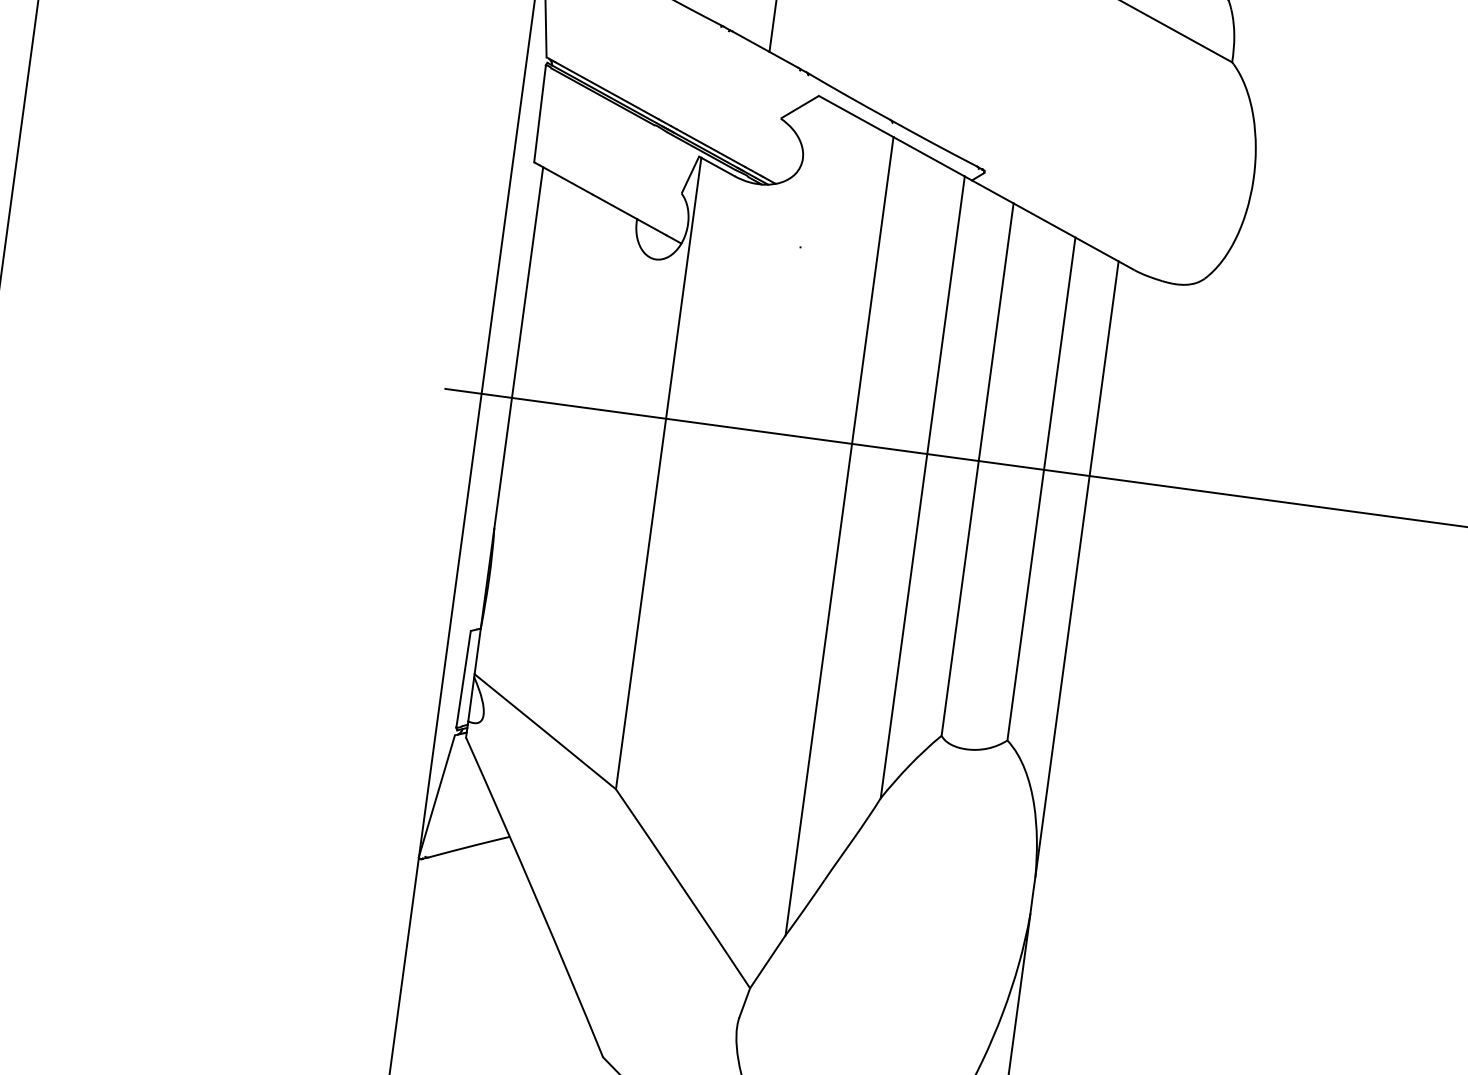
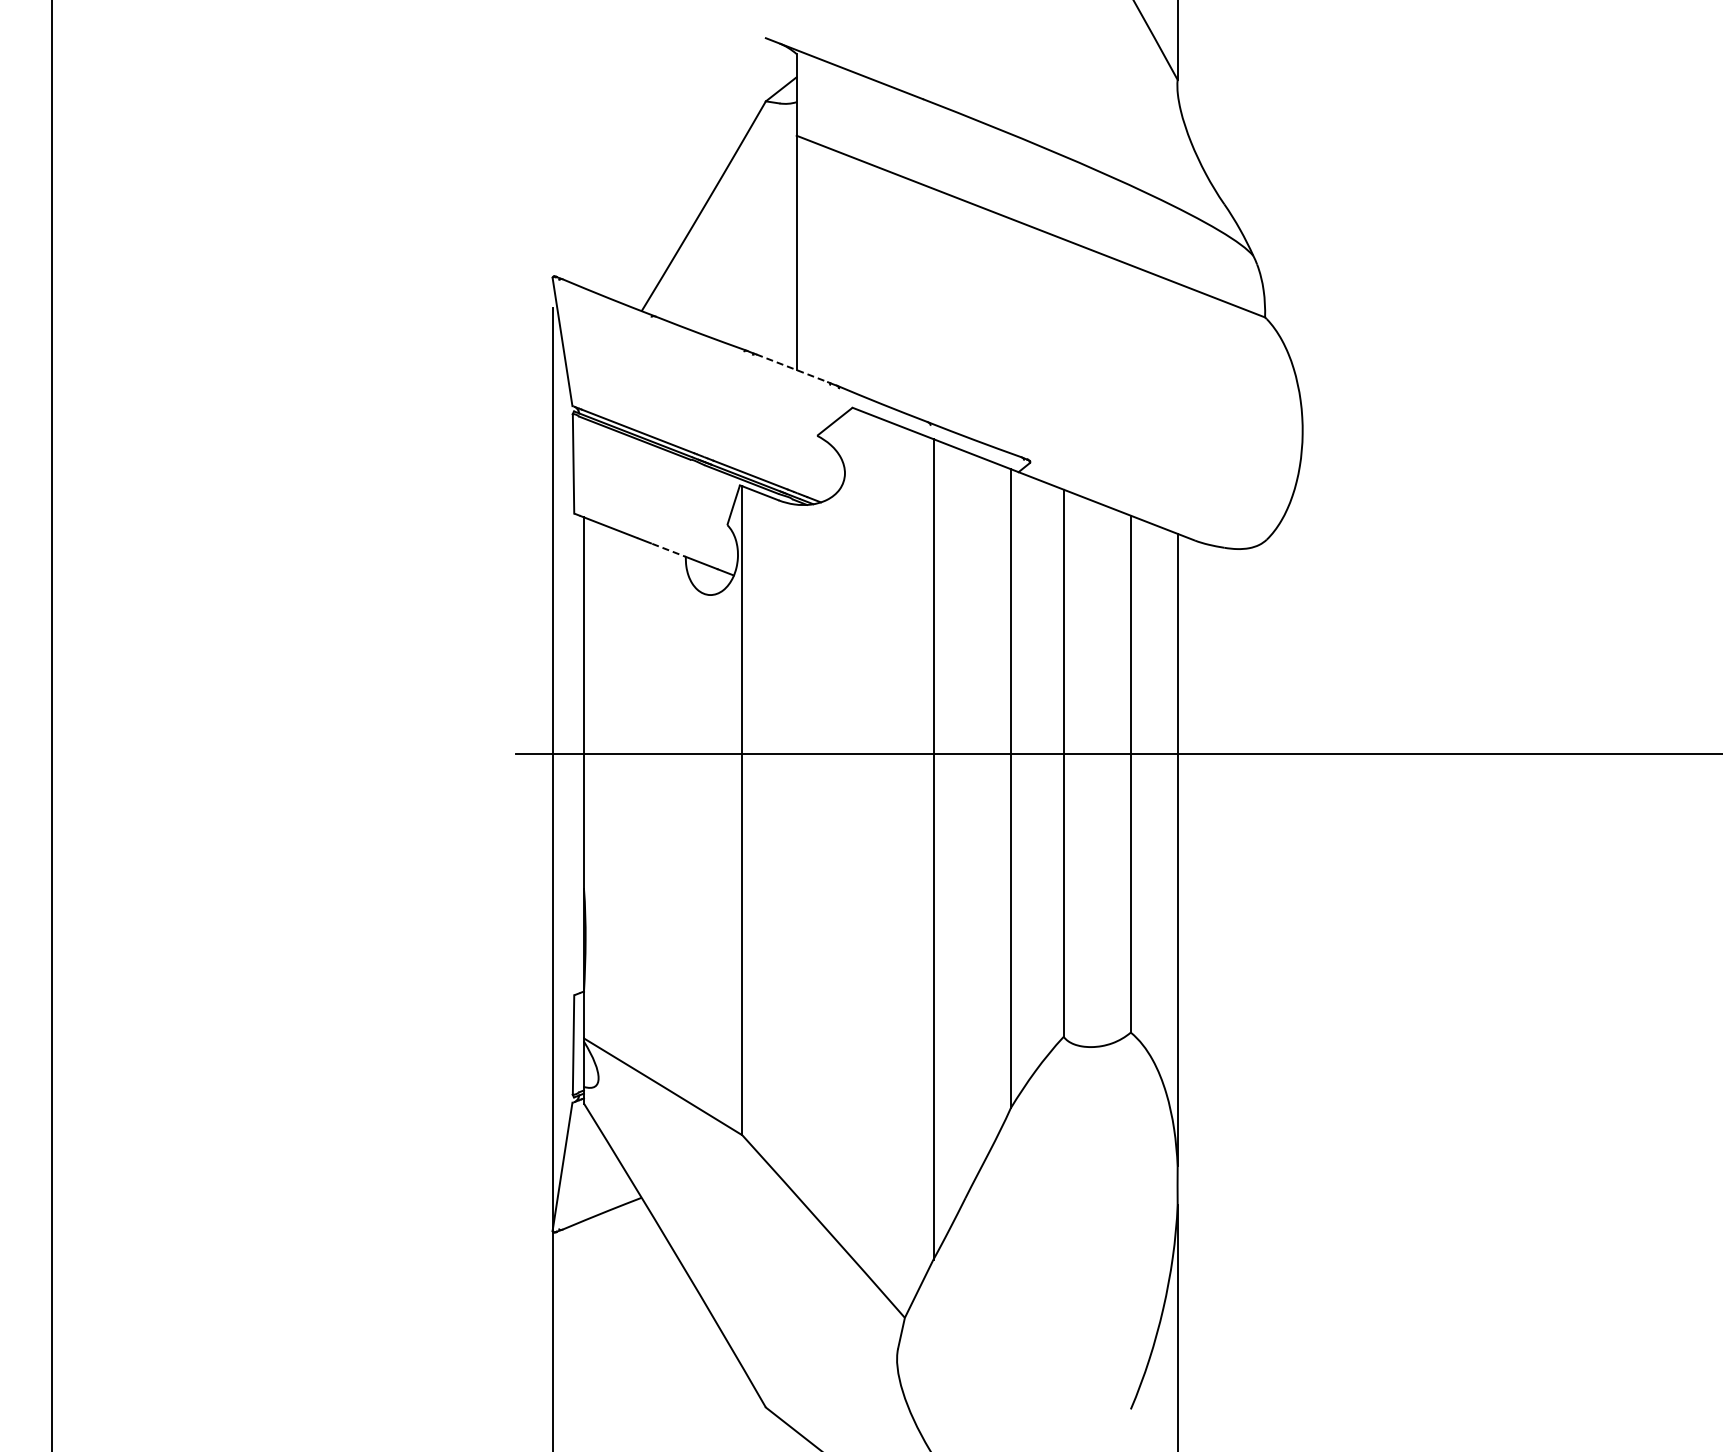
line: (765, 49) -> (792, 368), solid -> dashed
line: (622, 210) -> (669, 550), solid -> dashed

